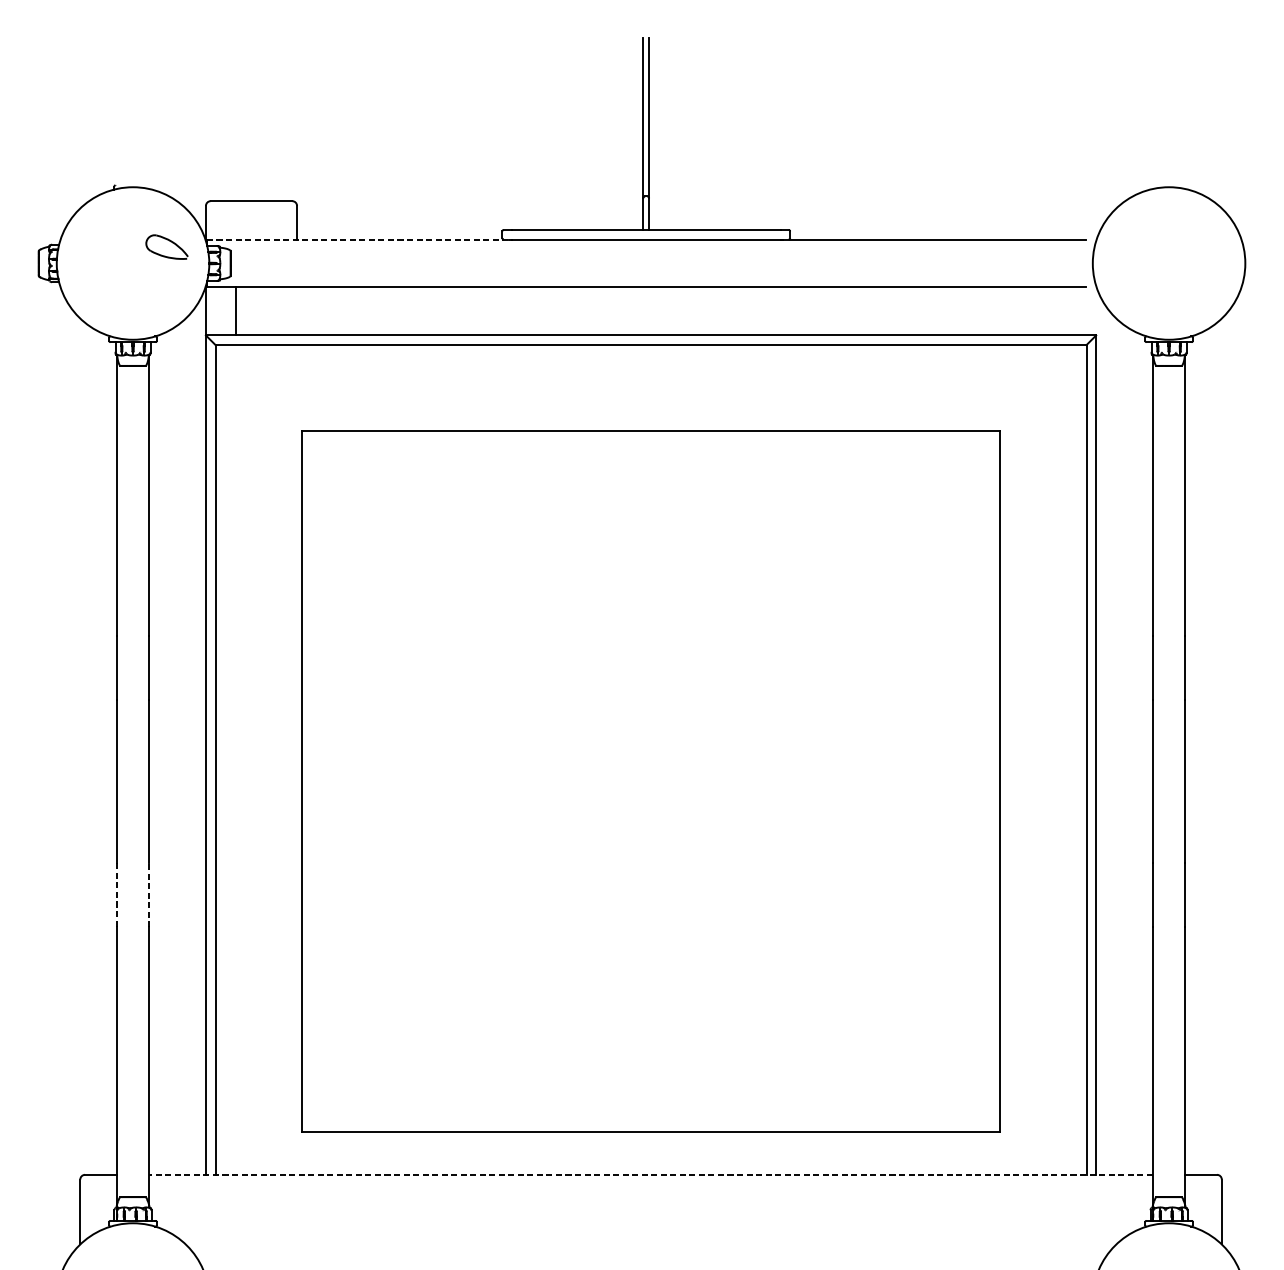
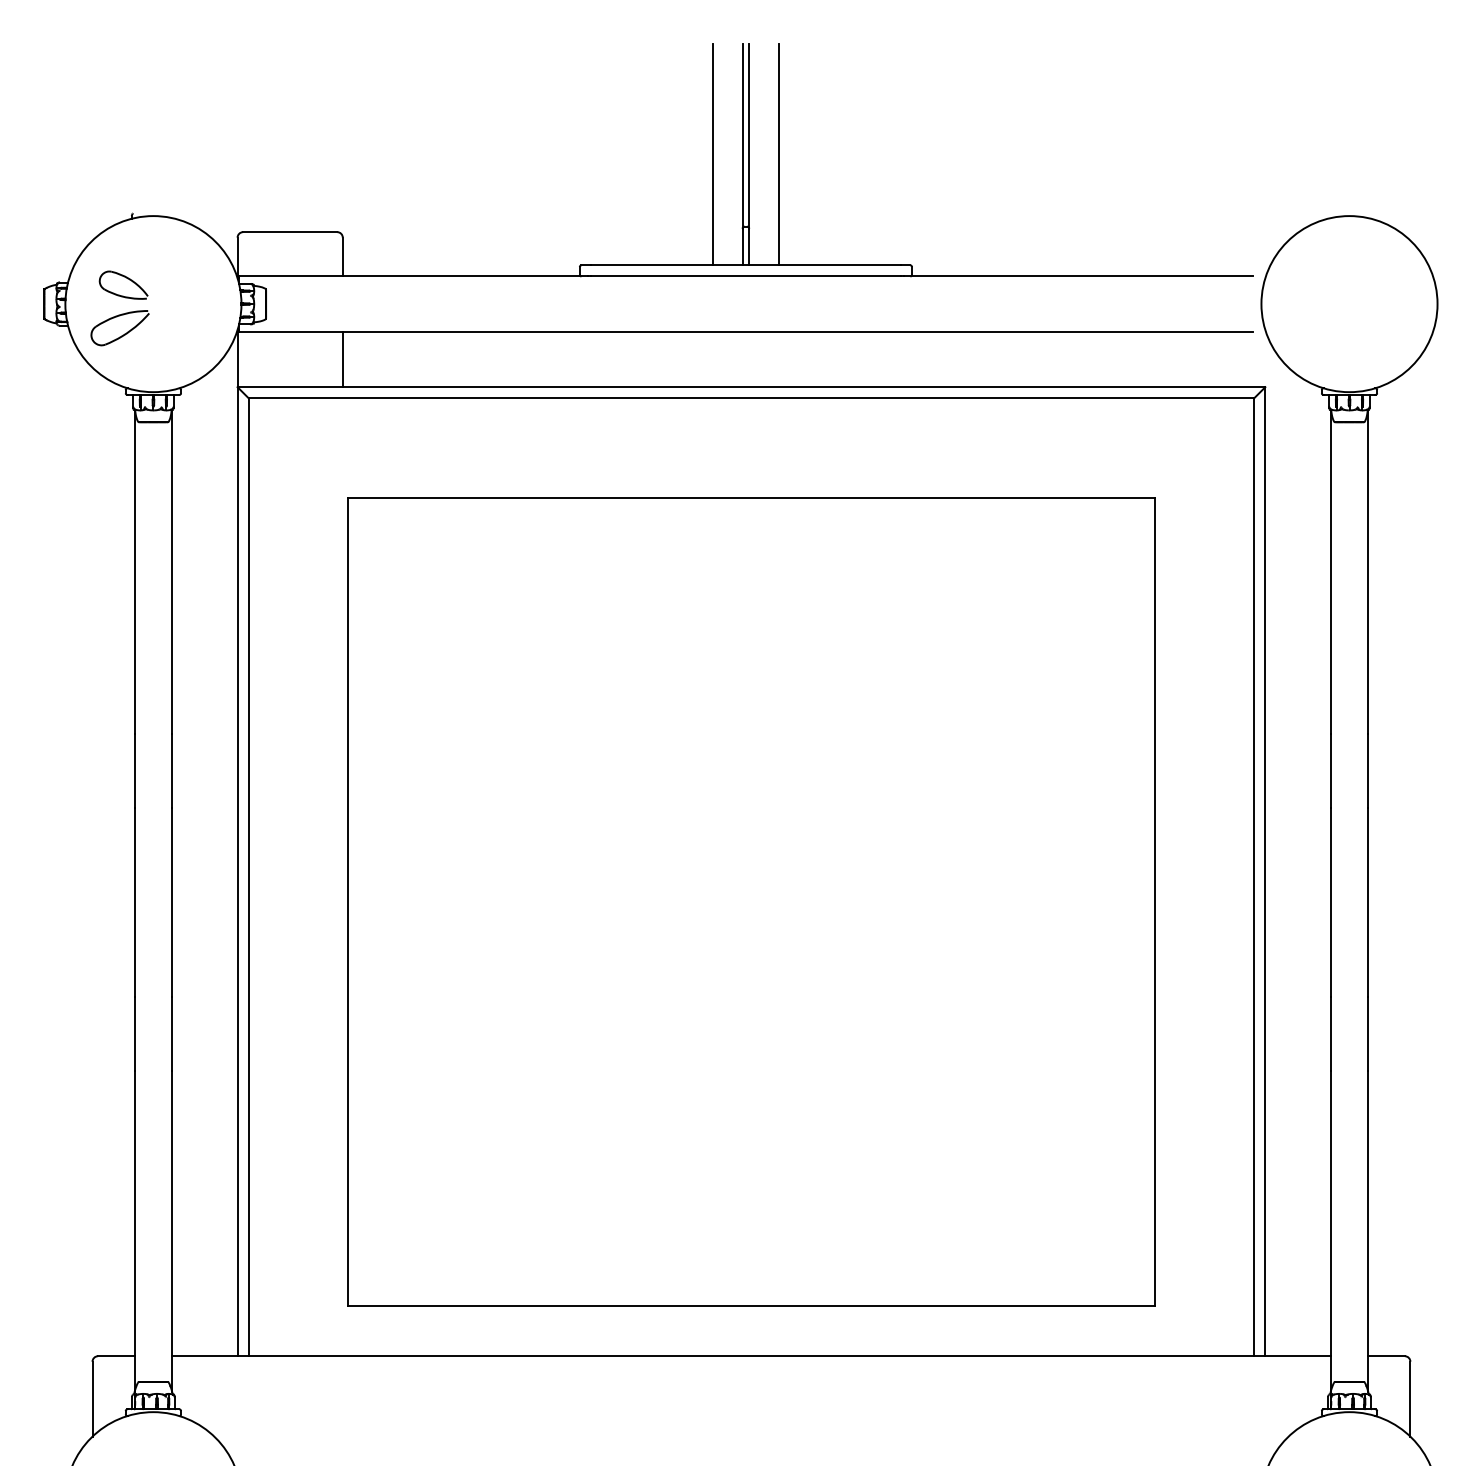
line: (617, 133) -> (712, 154), added
line: (675, 133) -> (779, 154), added
line: (358, 239) -> (413, 276), dashed -> solid
part: (166, 246) -> (123, 284), moved
part: (107, 288) -> (124, 333), added
line: (235, 311) -> (342, 359), moved
line: (116, 895) -> (134, 1033), dashed -> solid
line: (149, 895) -> (172, 1033), dashed -> solid
line: (650, 1175) -> (750, 1356), dashed -> solid

